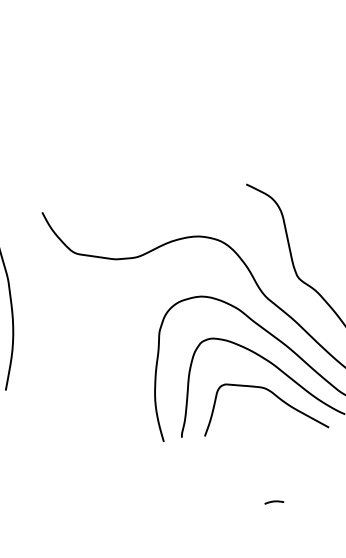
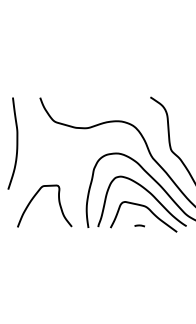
curve: (54, 402) -> (33, 199), added
curve: (273, 501) -> (139, 225), moved

